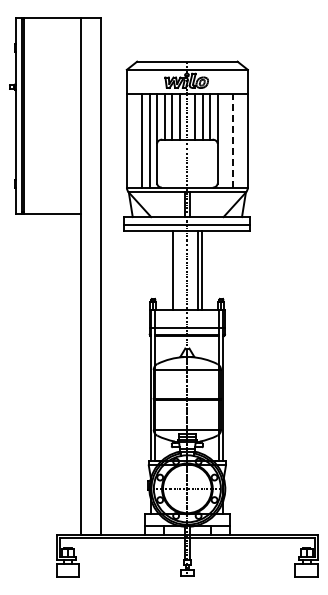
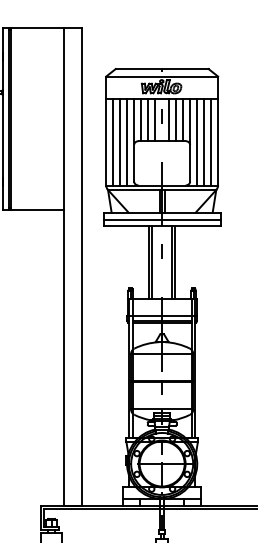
line: (134, 140) -> (113, 141), added
line: (225, 140) -> (197, 141), added
line: (240, 140) -> (211, 141), added
line: (232, 141) -> (203, 142), dashed -> solid
line: (176, 270) -> (152, 262), added

